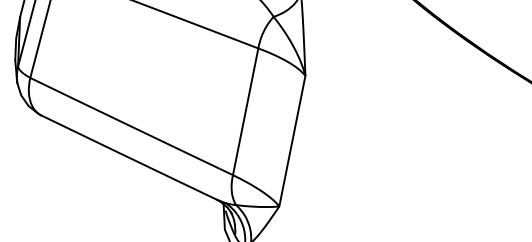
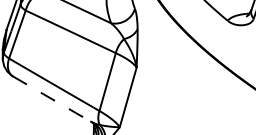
line: (128, 158) -> (51, 99), solid -> dashed

